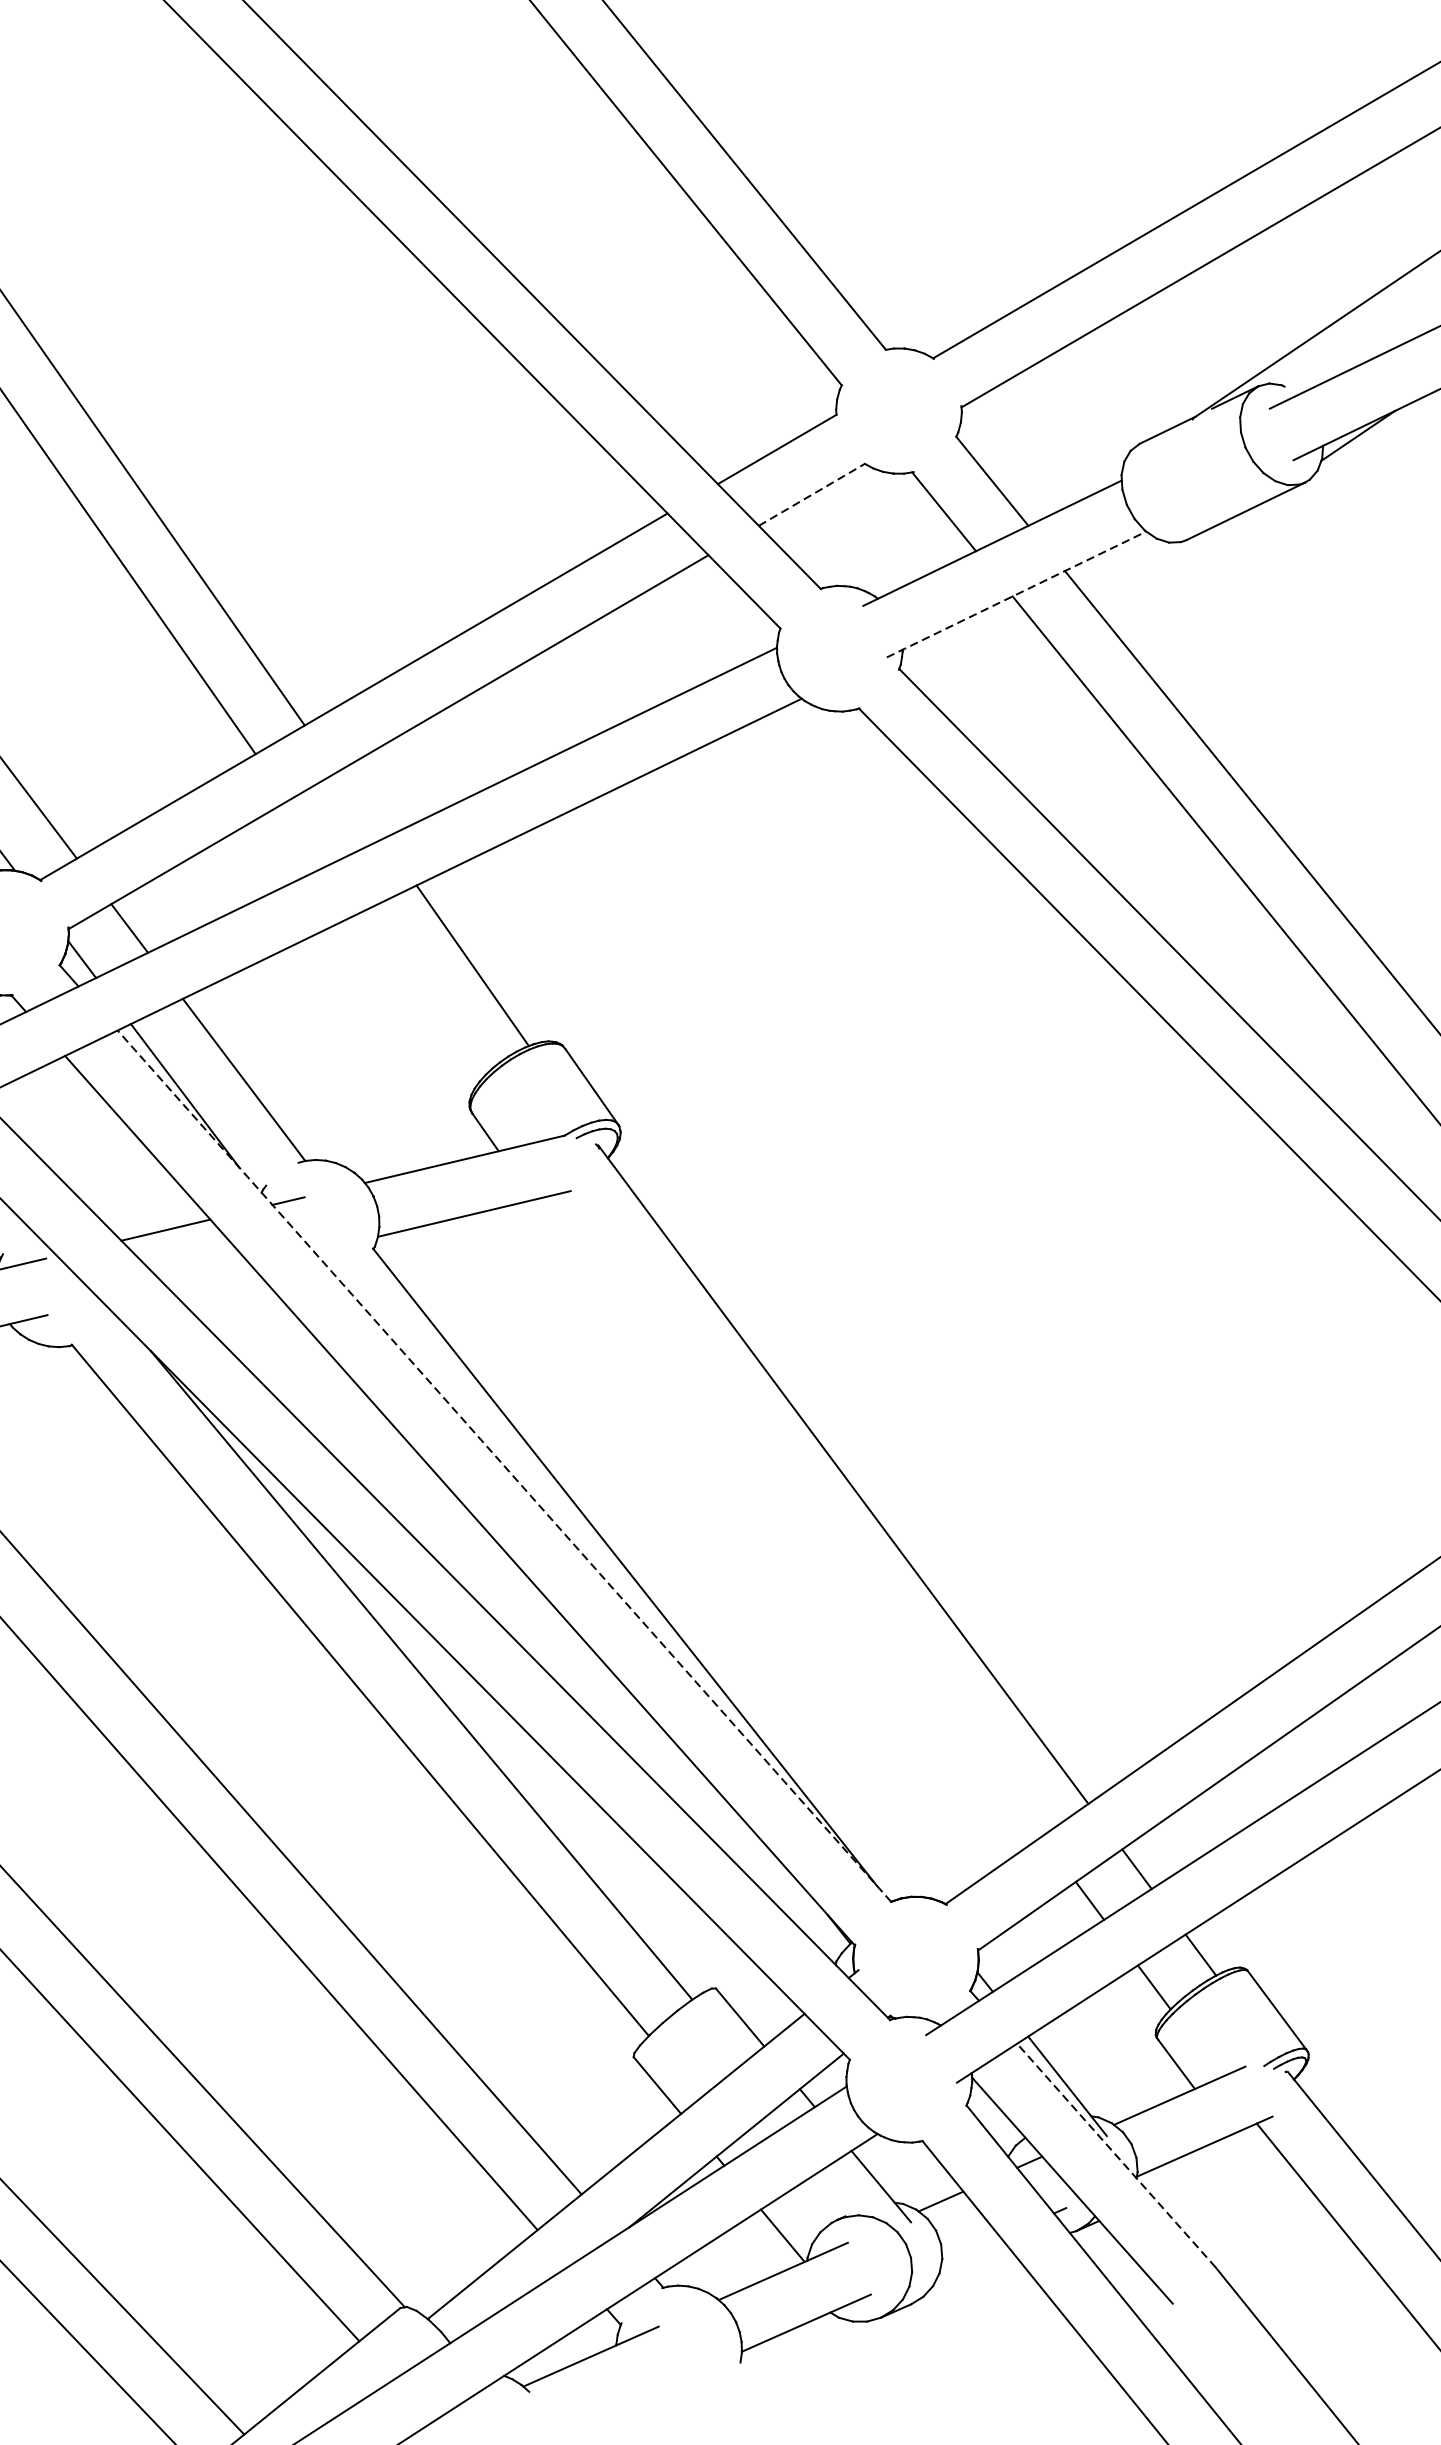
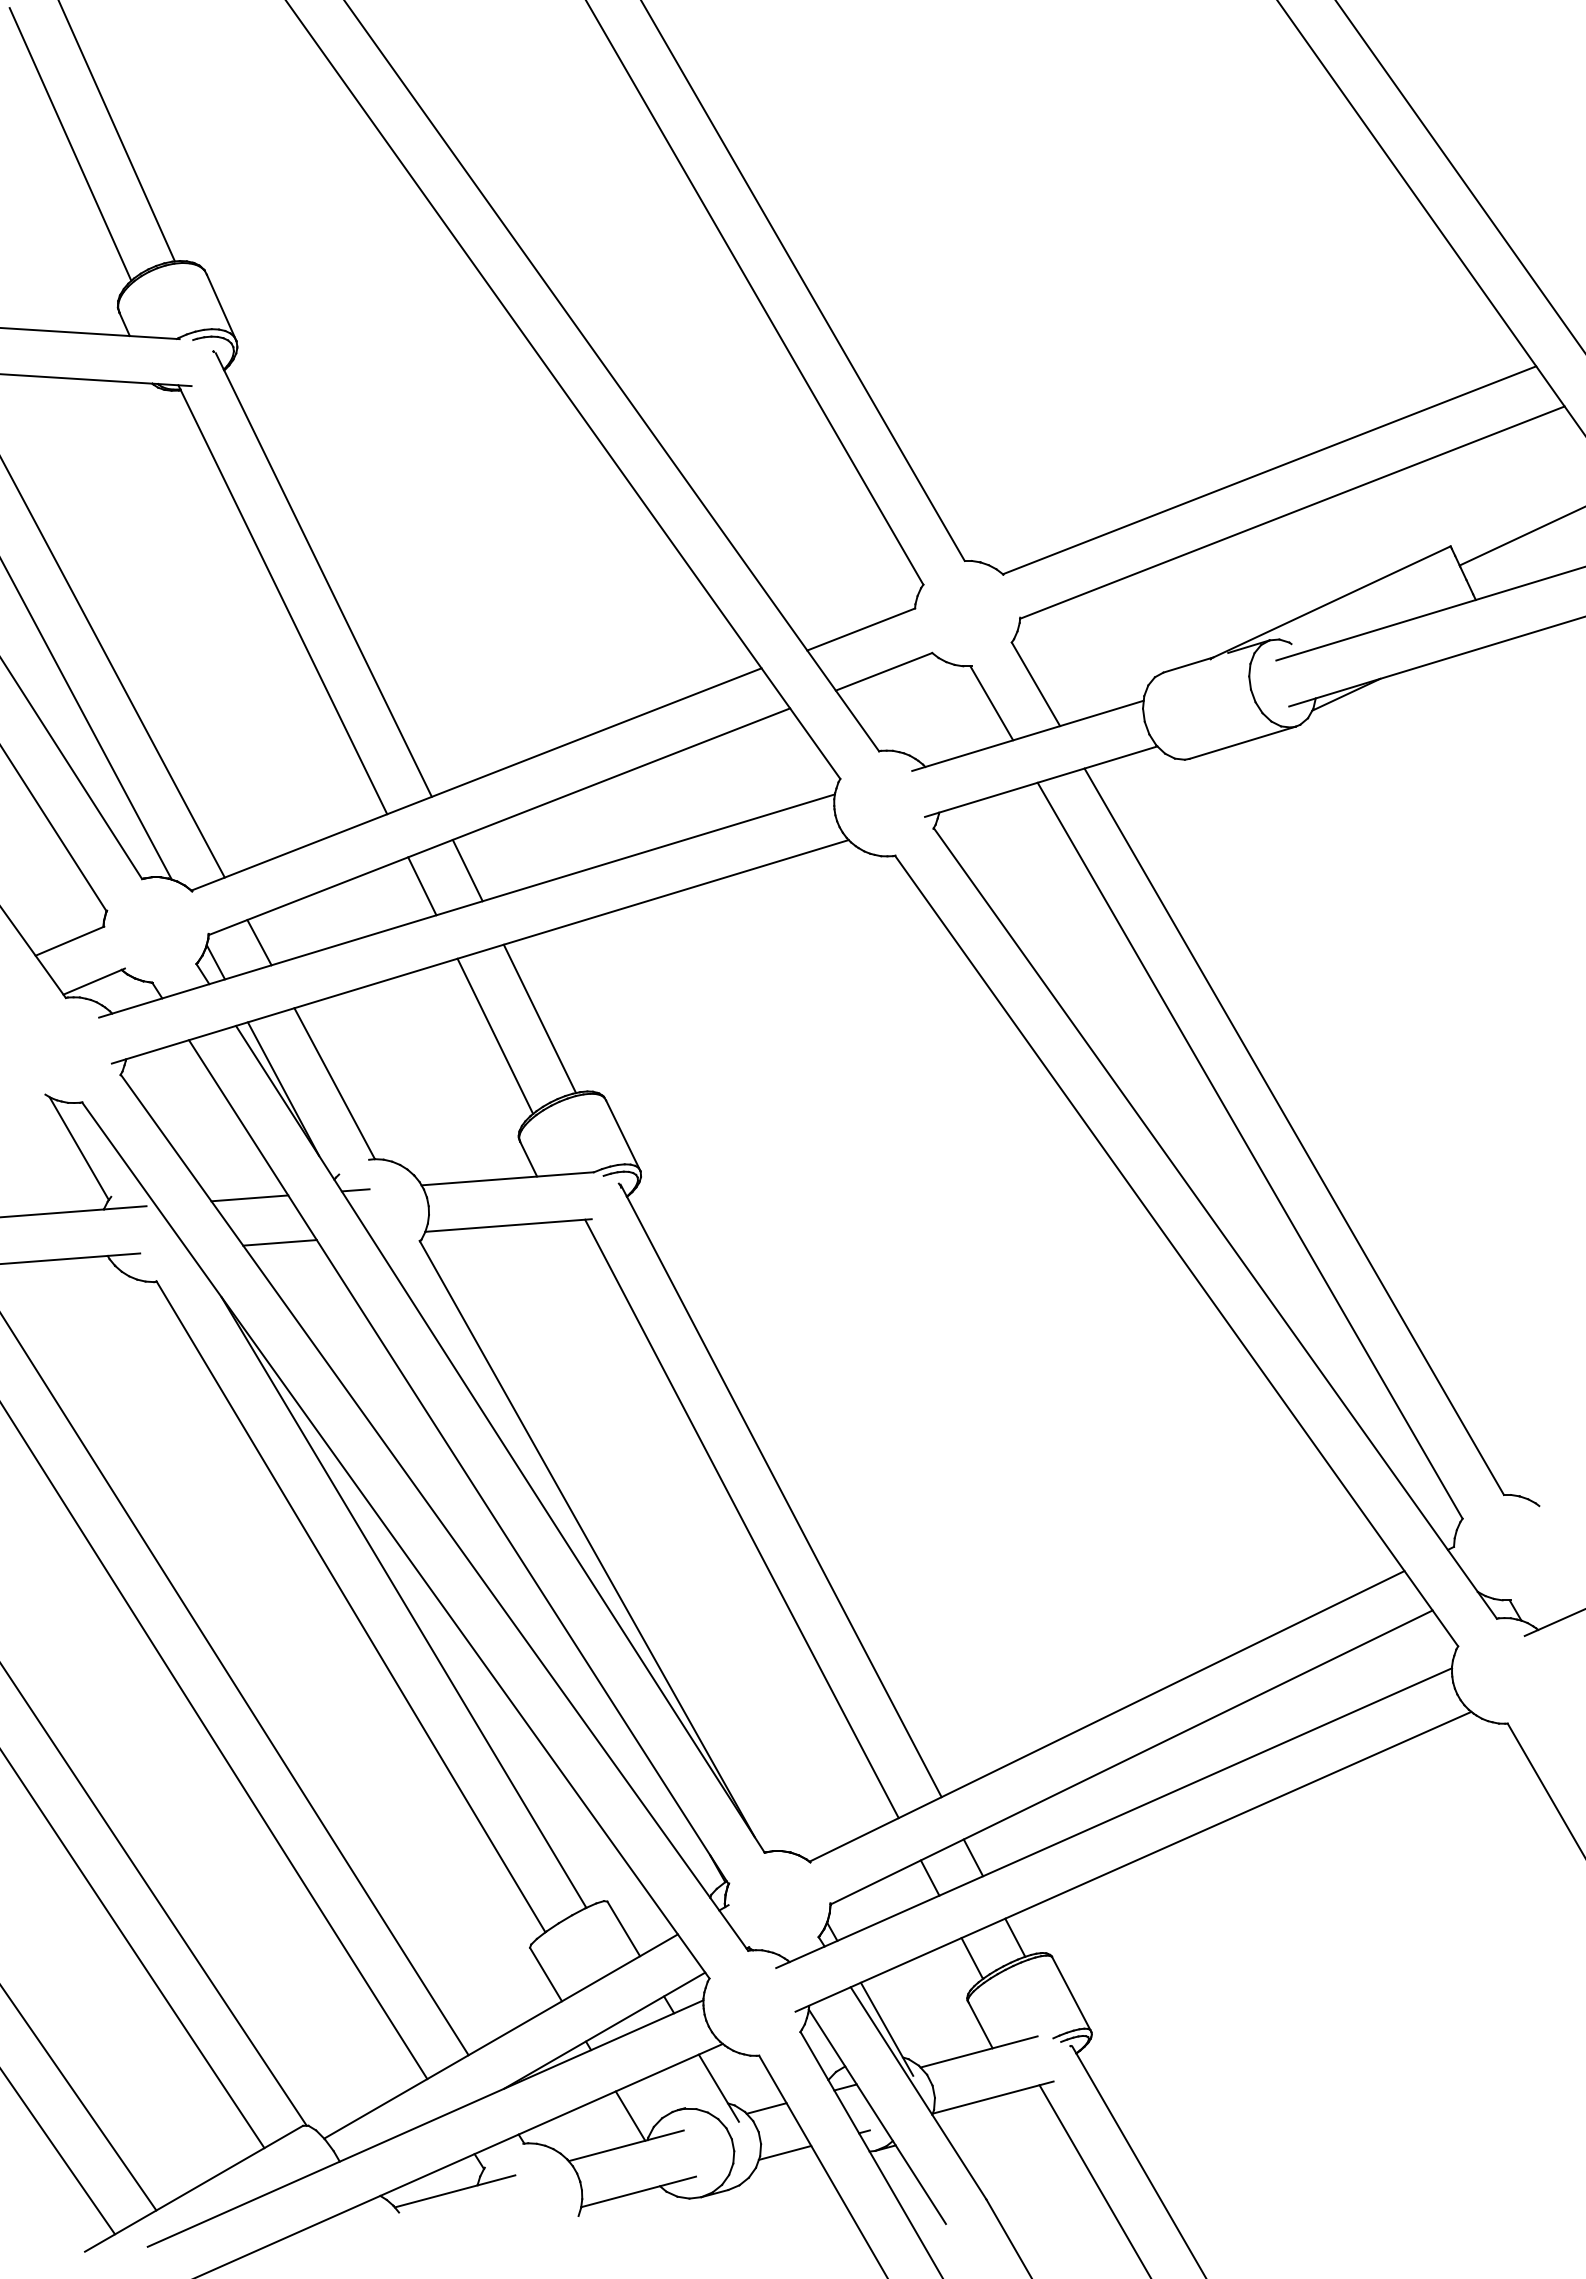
line: (812, 494) -> (884, 671), dashed -> solid
line: (1016, 594) -> (1041, 781), dashed -> solid
line: (360, 805) -> (467, 870), added
line: (310, 832) -> (422, 886), added
line: (423, 993) -> (495, 1035), added
line: (208, 1276) -> (279, 1242), added
line: (504, 1466) -> (500, 1439), dashed -> solid
line: (801, 1514) -> (741, 1518), added
line: (1116, 2155) -> (918, 2093), dashed -> solid
line: (970, 2249) -> (784, 2152), added

